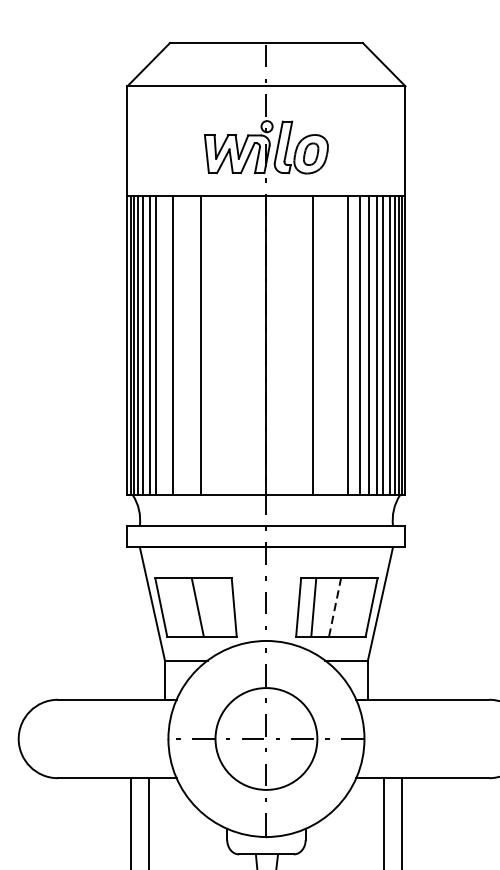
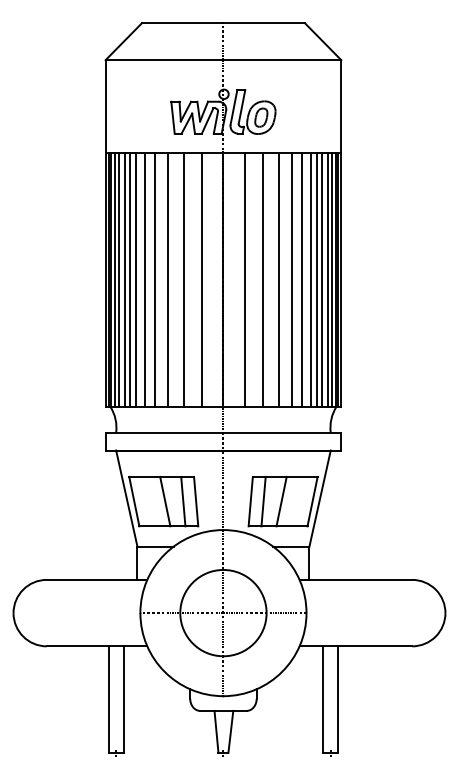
line: (163, 345) -> (136, 279), added
line: (185, 345) -> (154, 279), added
line: (219, 345) -> (183, 279), added
line: (241, 345) -> (202, 279), added
line: (291, 345) -> (244, 279), added
line: (332, 345) -> (279, 279), added
line: (219, 607) -> (183, 501), added
line: (334, 607) -> (281, 501), dashed -> solid

